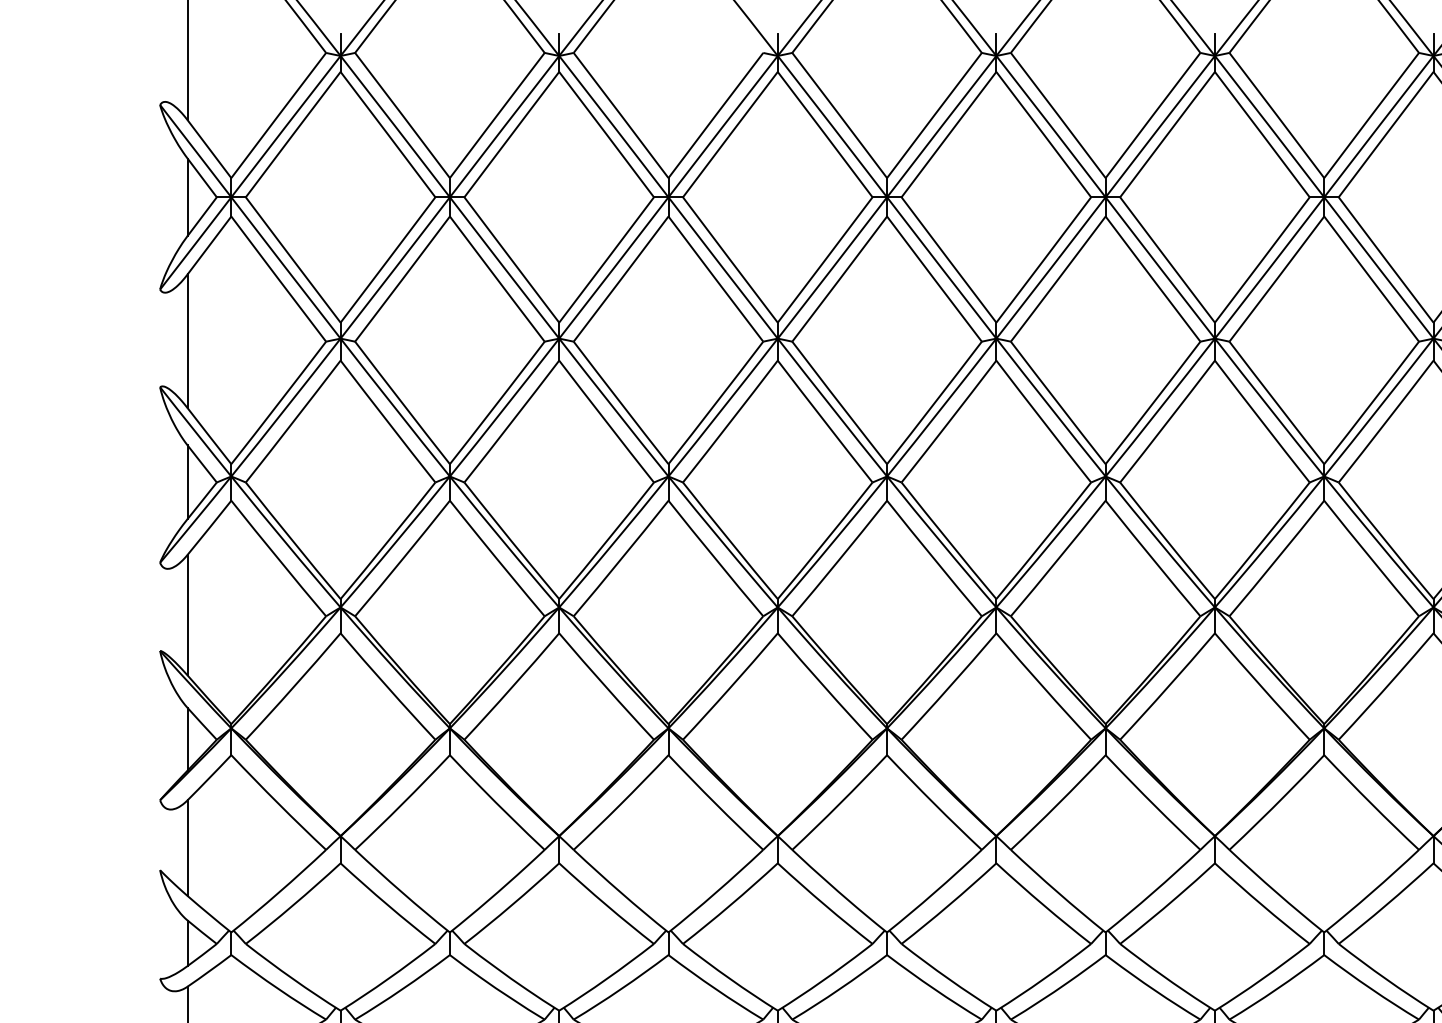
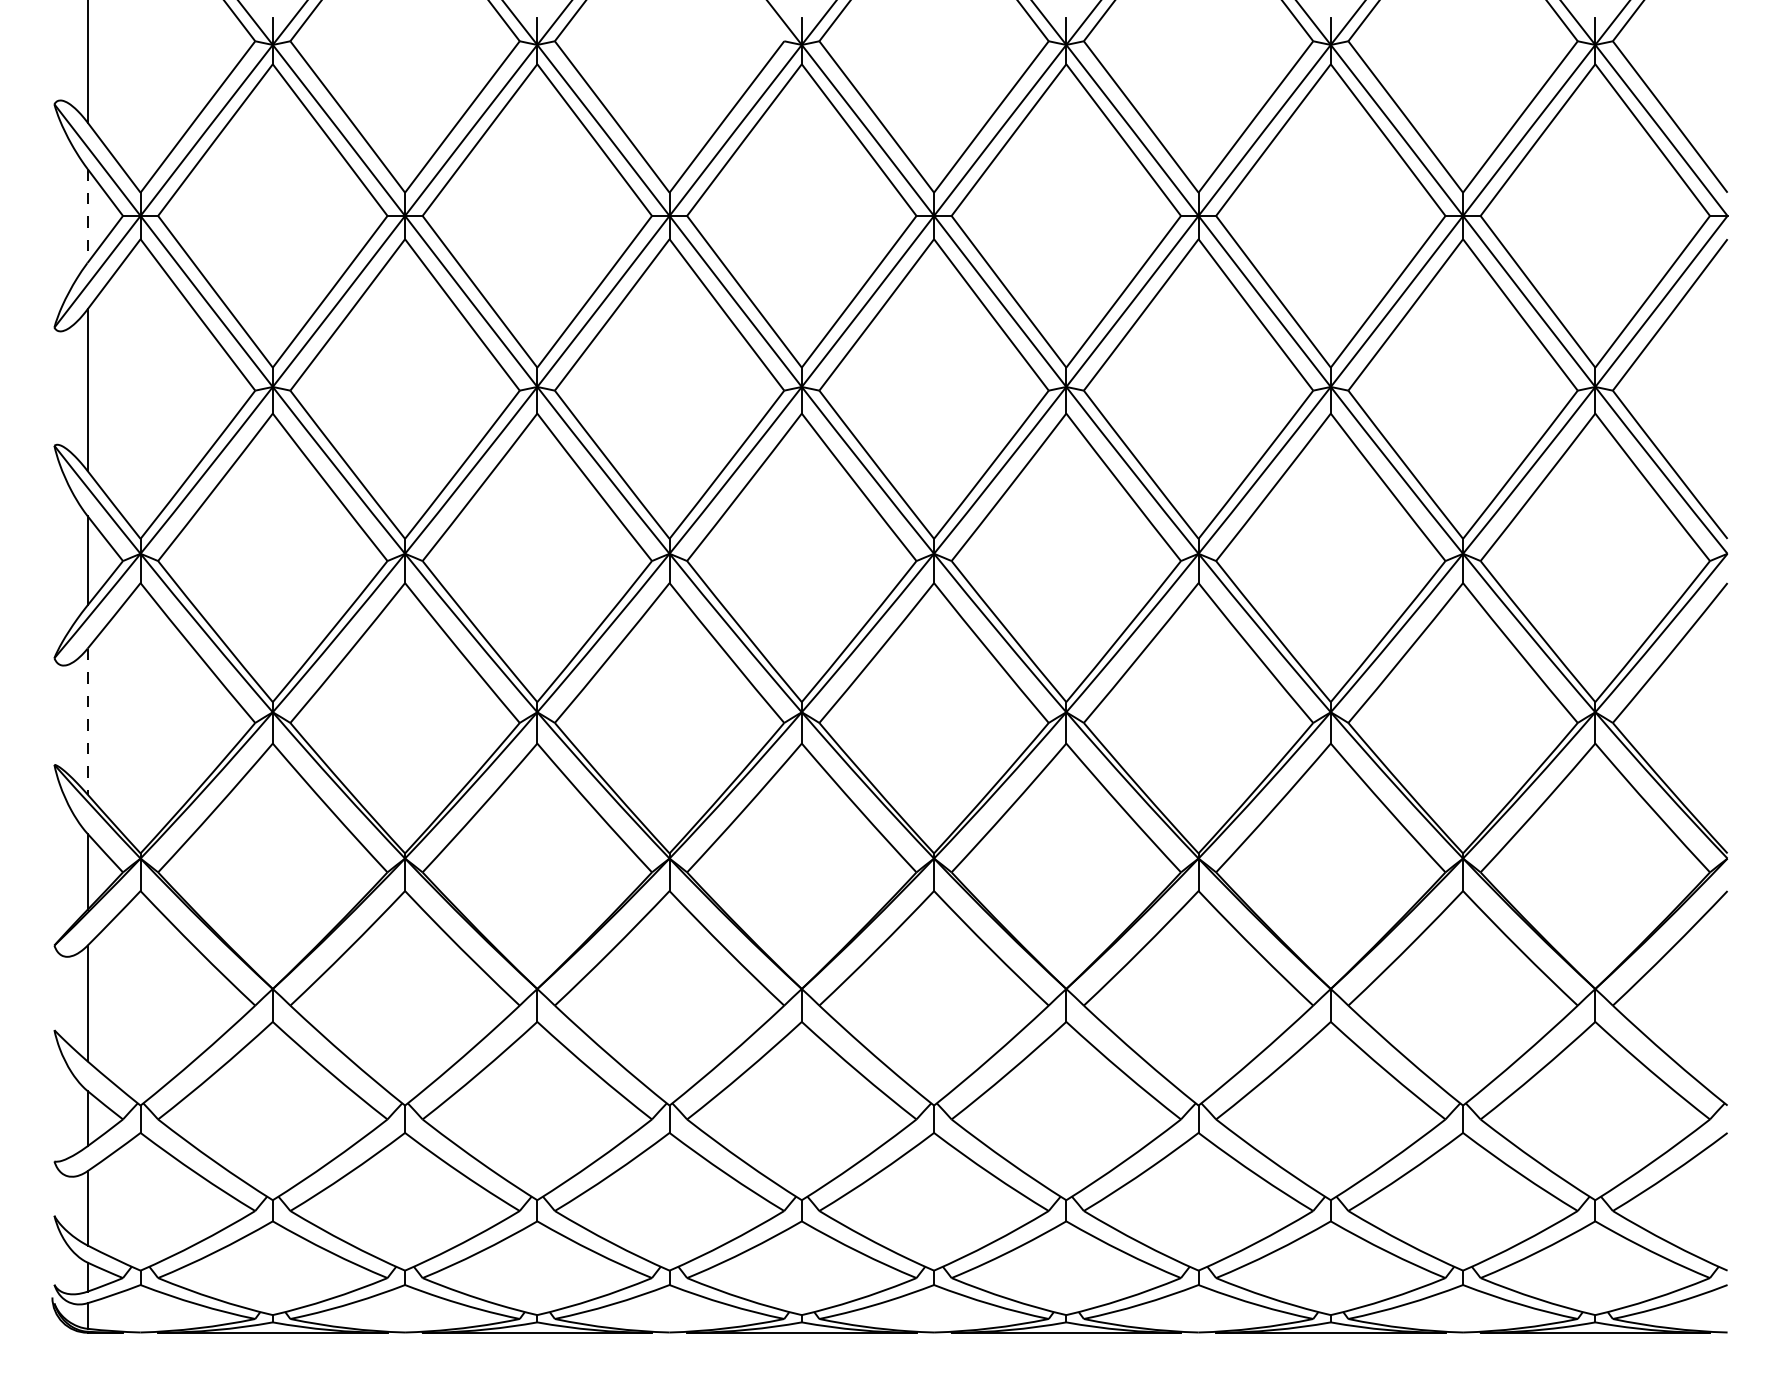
line: (187, 196) -> (87, 215), solid -> dashed
line: (187, 615) -> (87, 721), solid -> dashed

